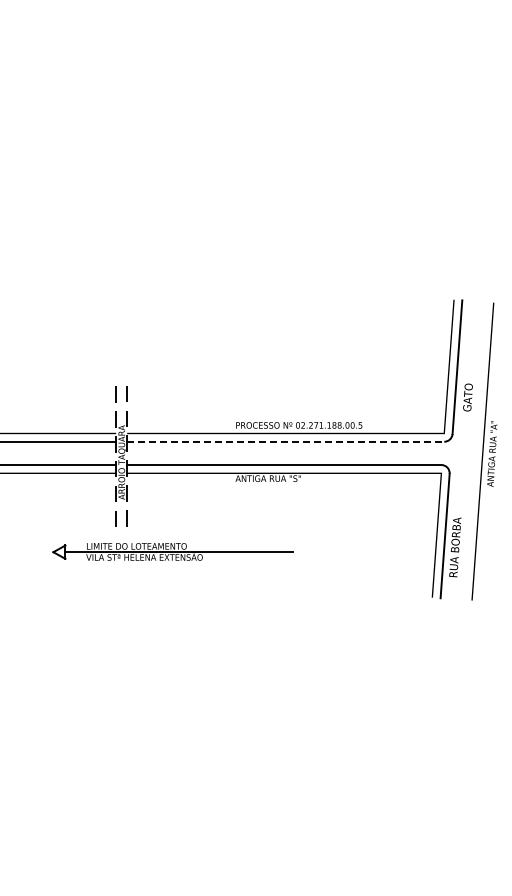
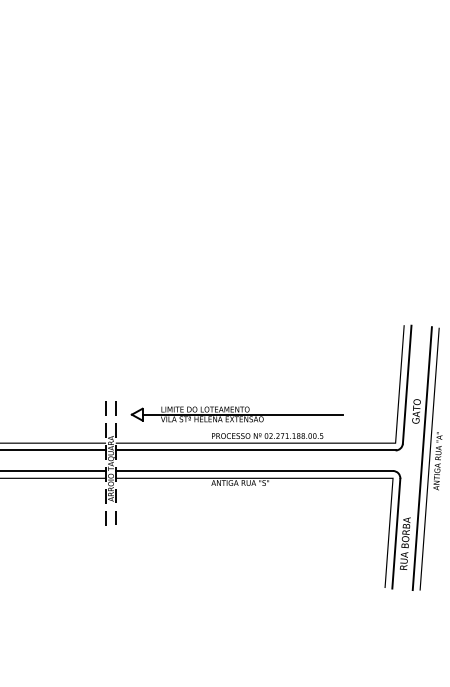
line: (285, 441) -> (255, 450), dashed -> solid
line: (474, 450) -> (422, 458), added
part: (172, 551) -> (236, 414), moved

